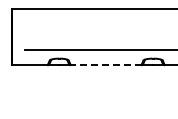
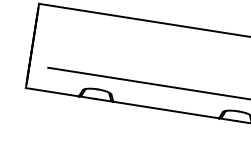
line: (105, 65) -> (165, 110), dashed -> solid

